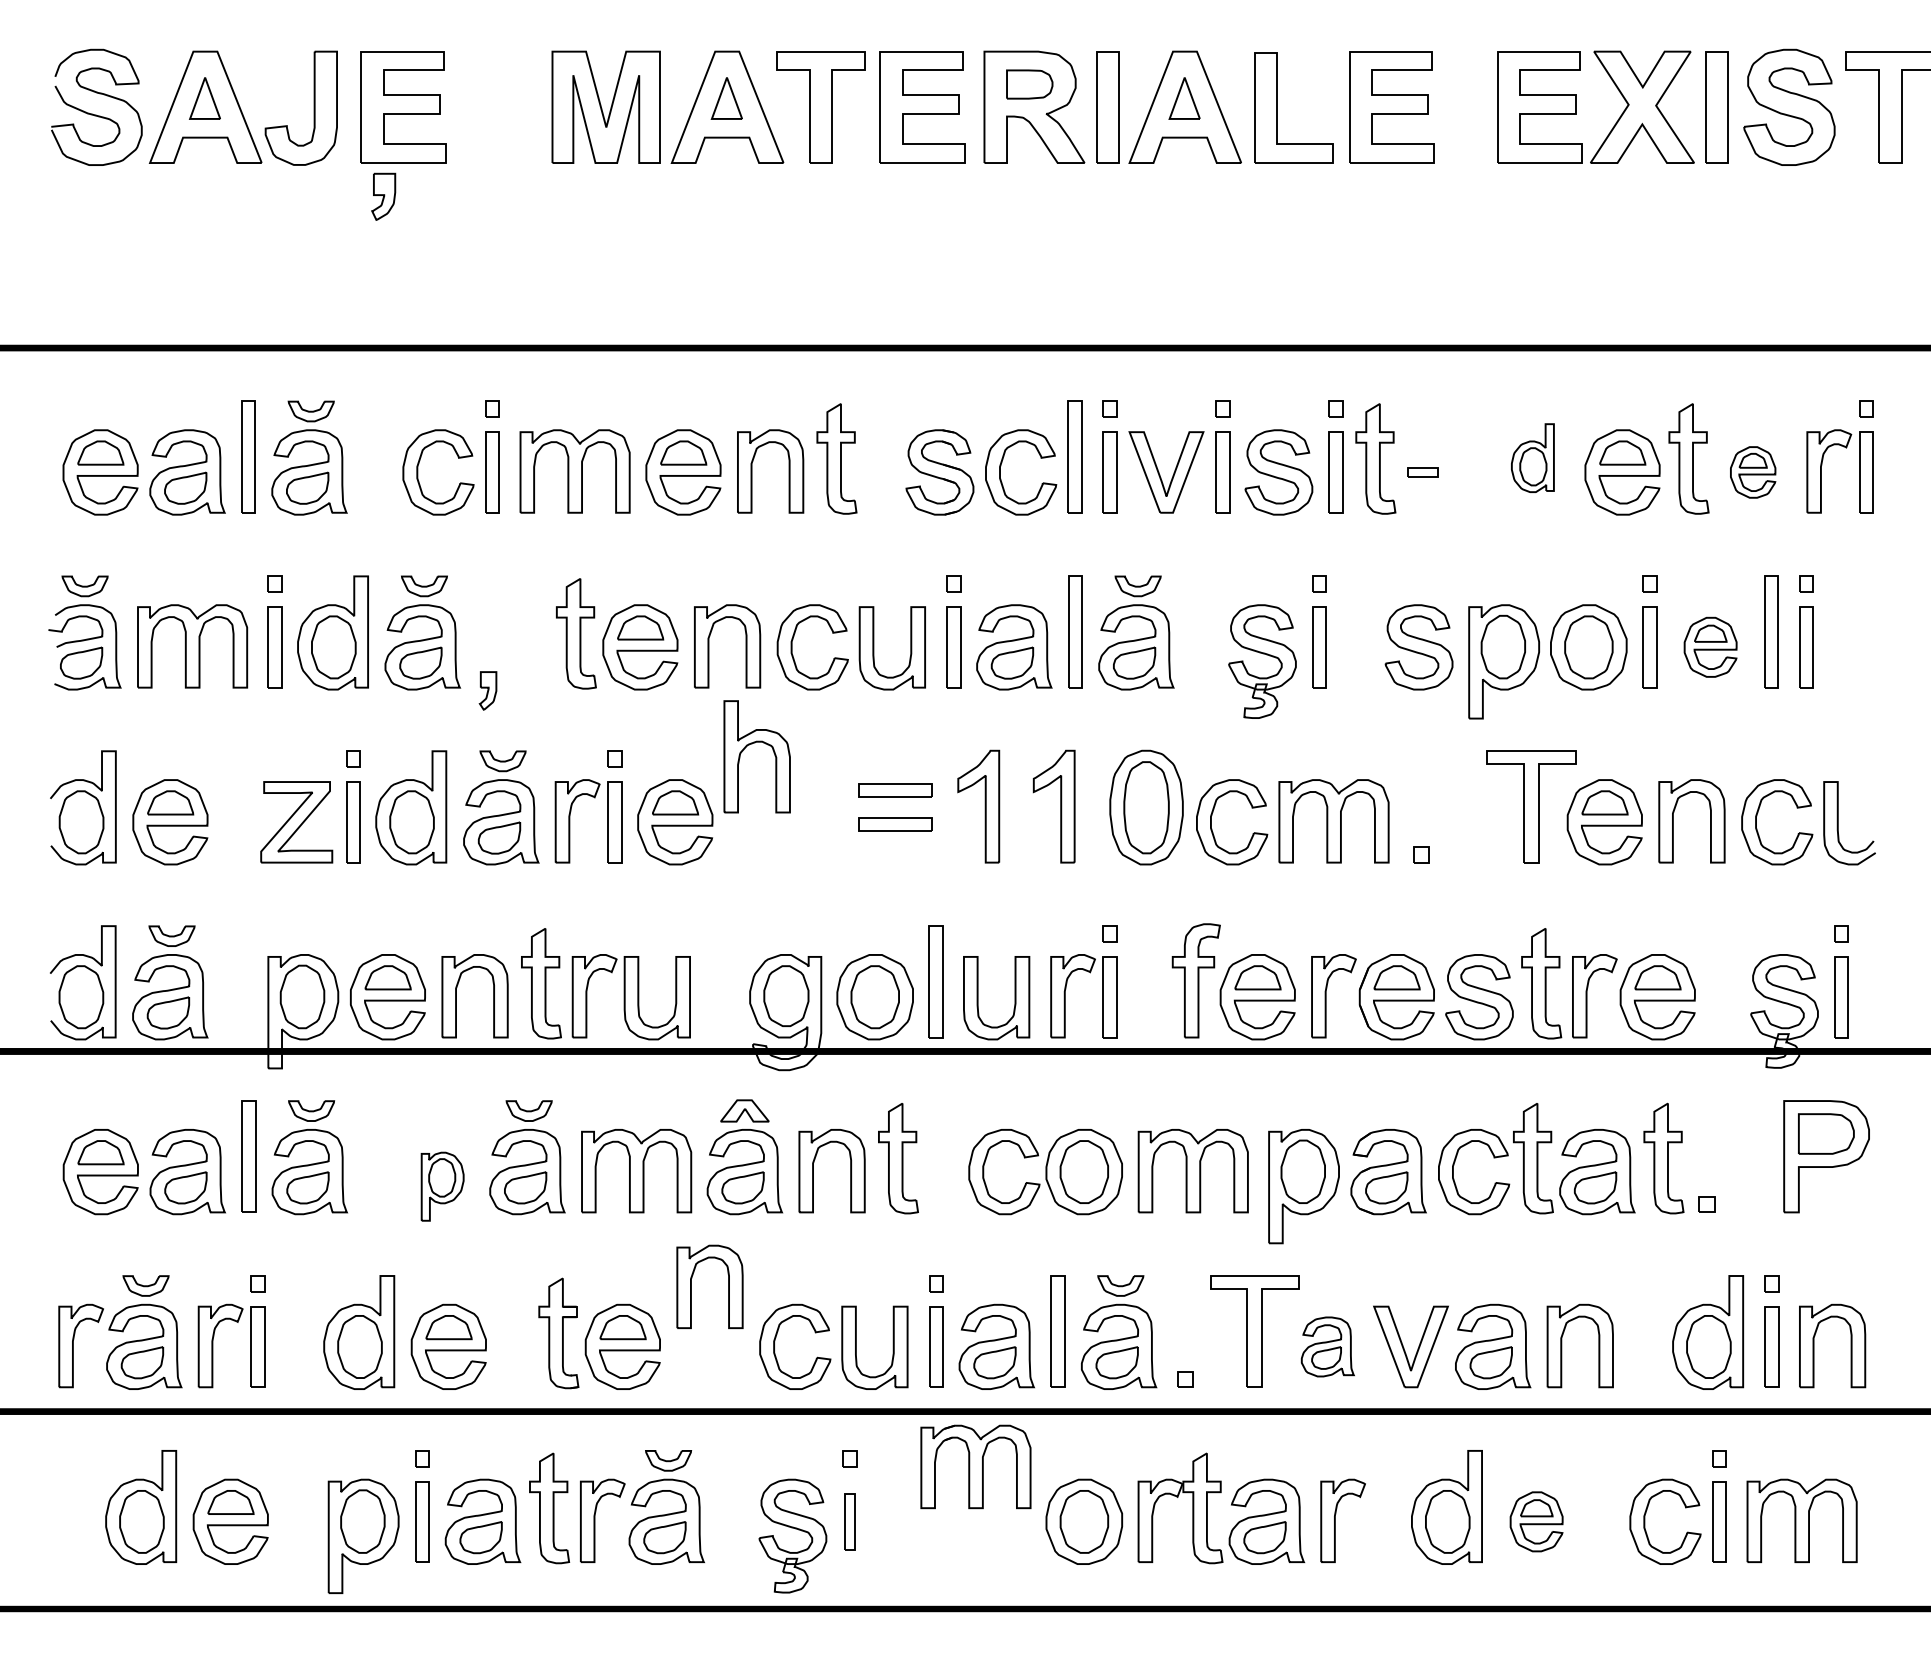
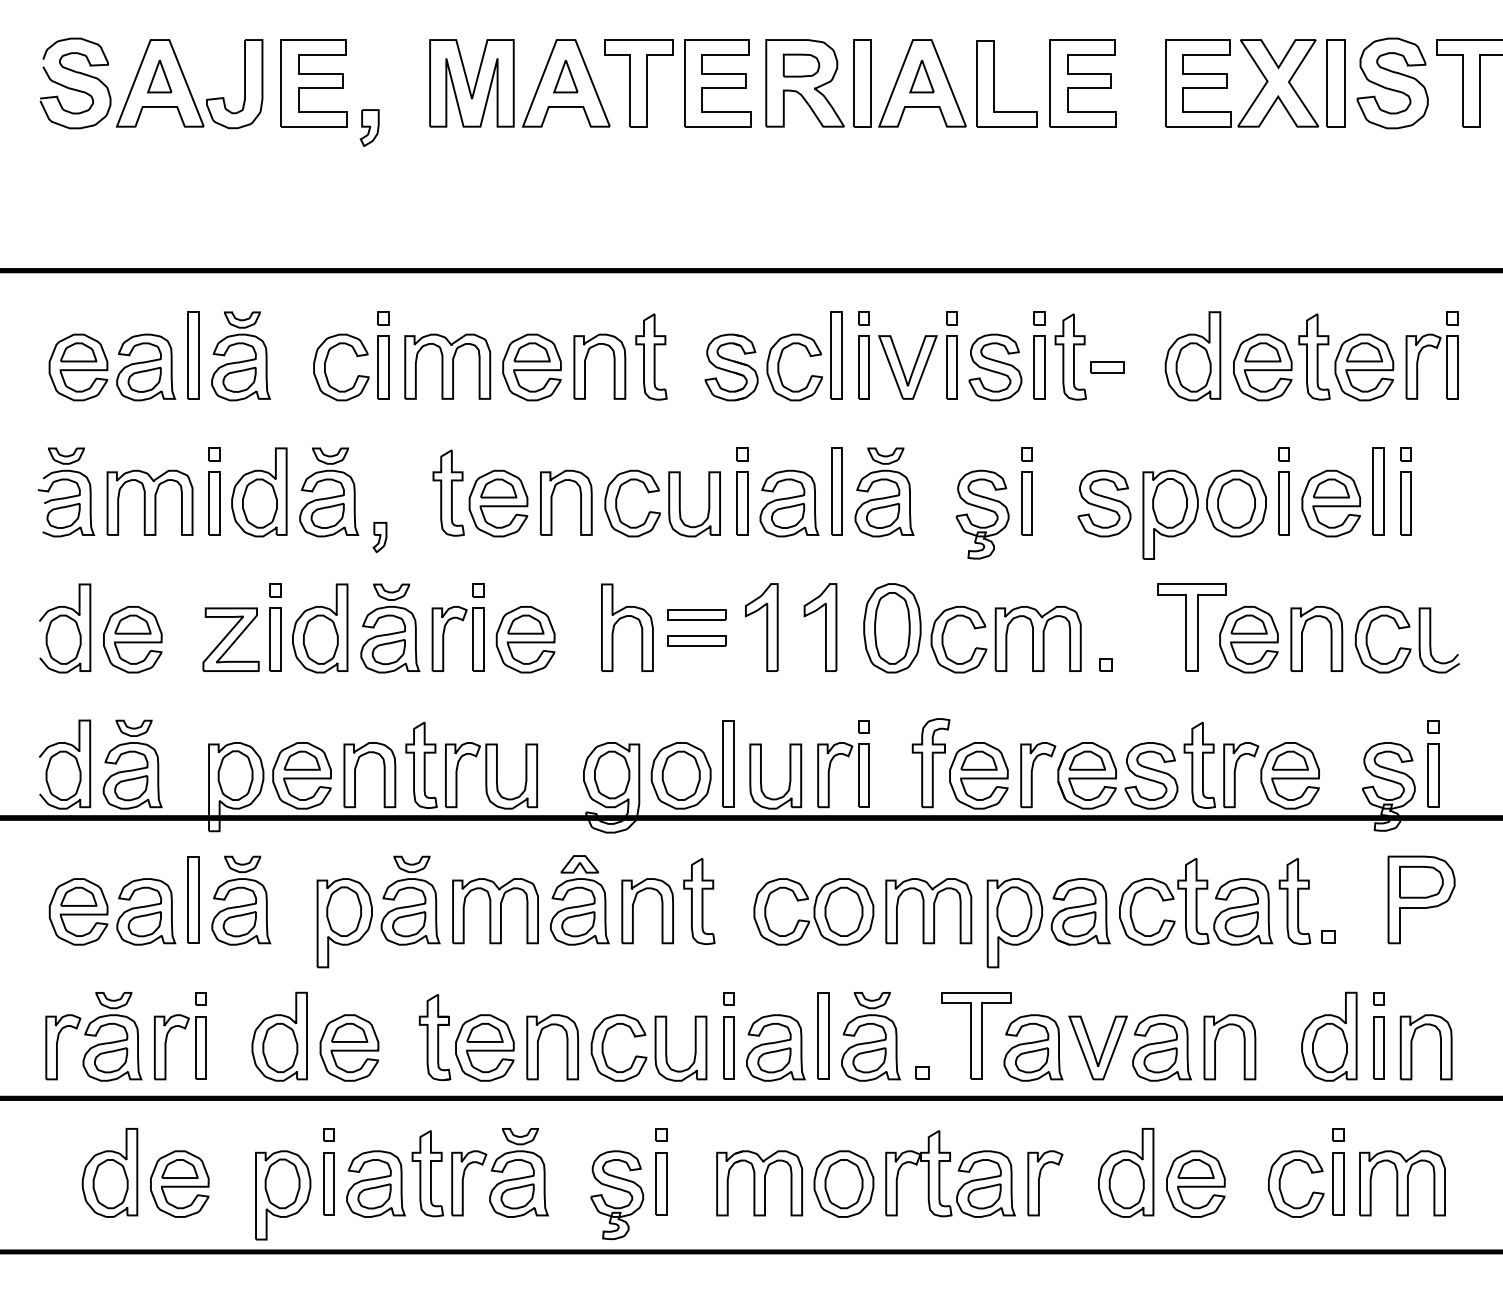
part: (383, 196) -> (369, 127), moved
part: (1532, 458) -> (1192, 356), size x1.67
part: (1422, 472) -> (1107, 367), size x1.43
part: (1753, 472) -> (1364, 367), size x1.67
part: (1710, 647) -> (1331, 503), size x1.43
part: (752, 744) -> (623, 618), moved
part: (442, 1186) -> (344, 923), size x1.67
part: (691, 1287) -> (538, 1047), moved
part: (1327, 1346) -> (1033, 1047), size x1.43
part: (975, 1467) -> (759, 1183), moved
part: (849, 1521) -> (661, 1183), size x1.43
part: (1536, 1521) -> (1195, 1183), size x1.43

